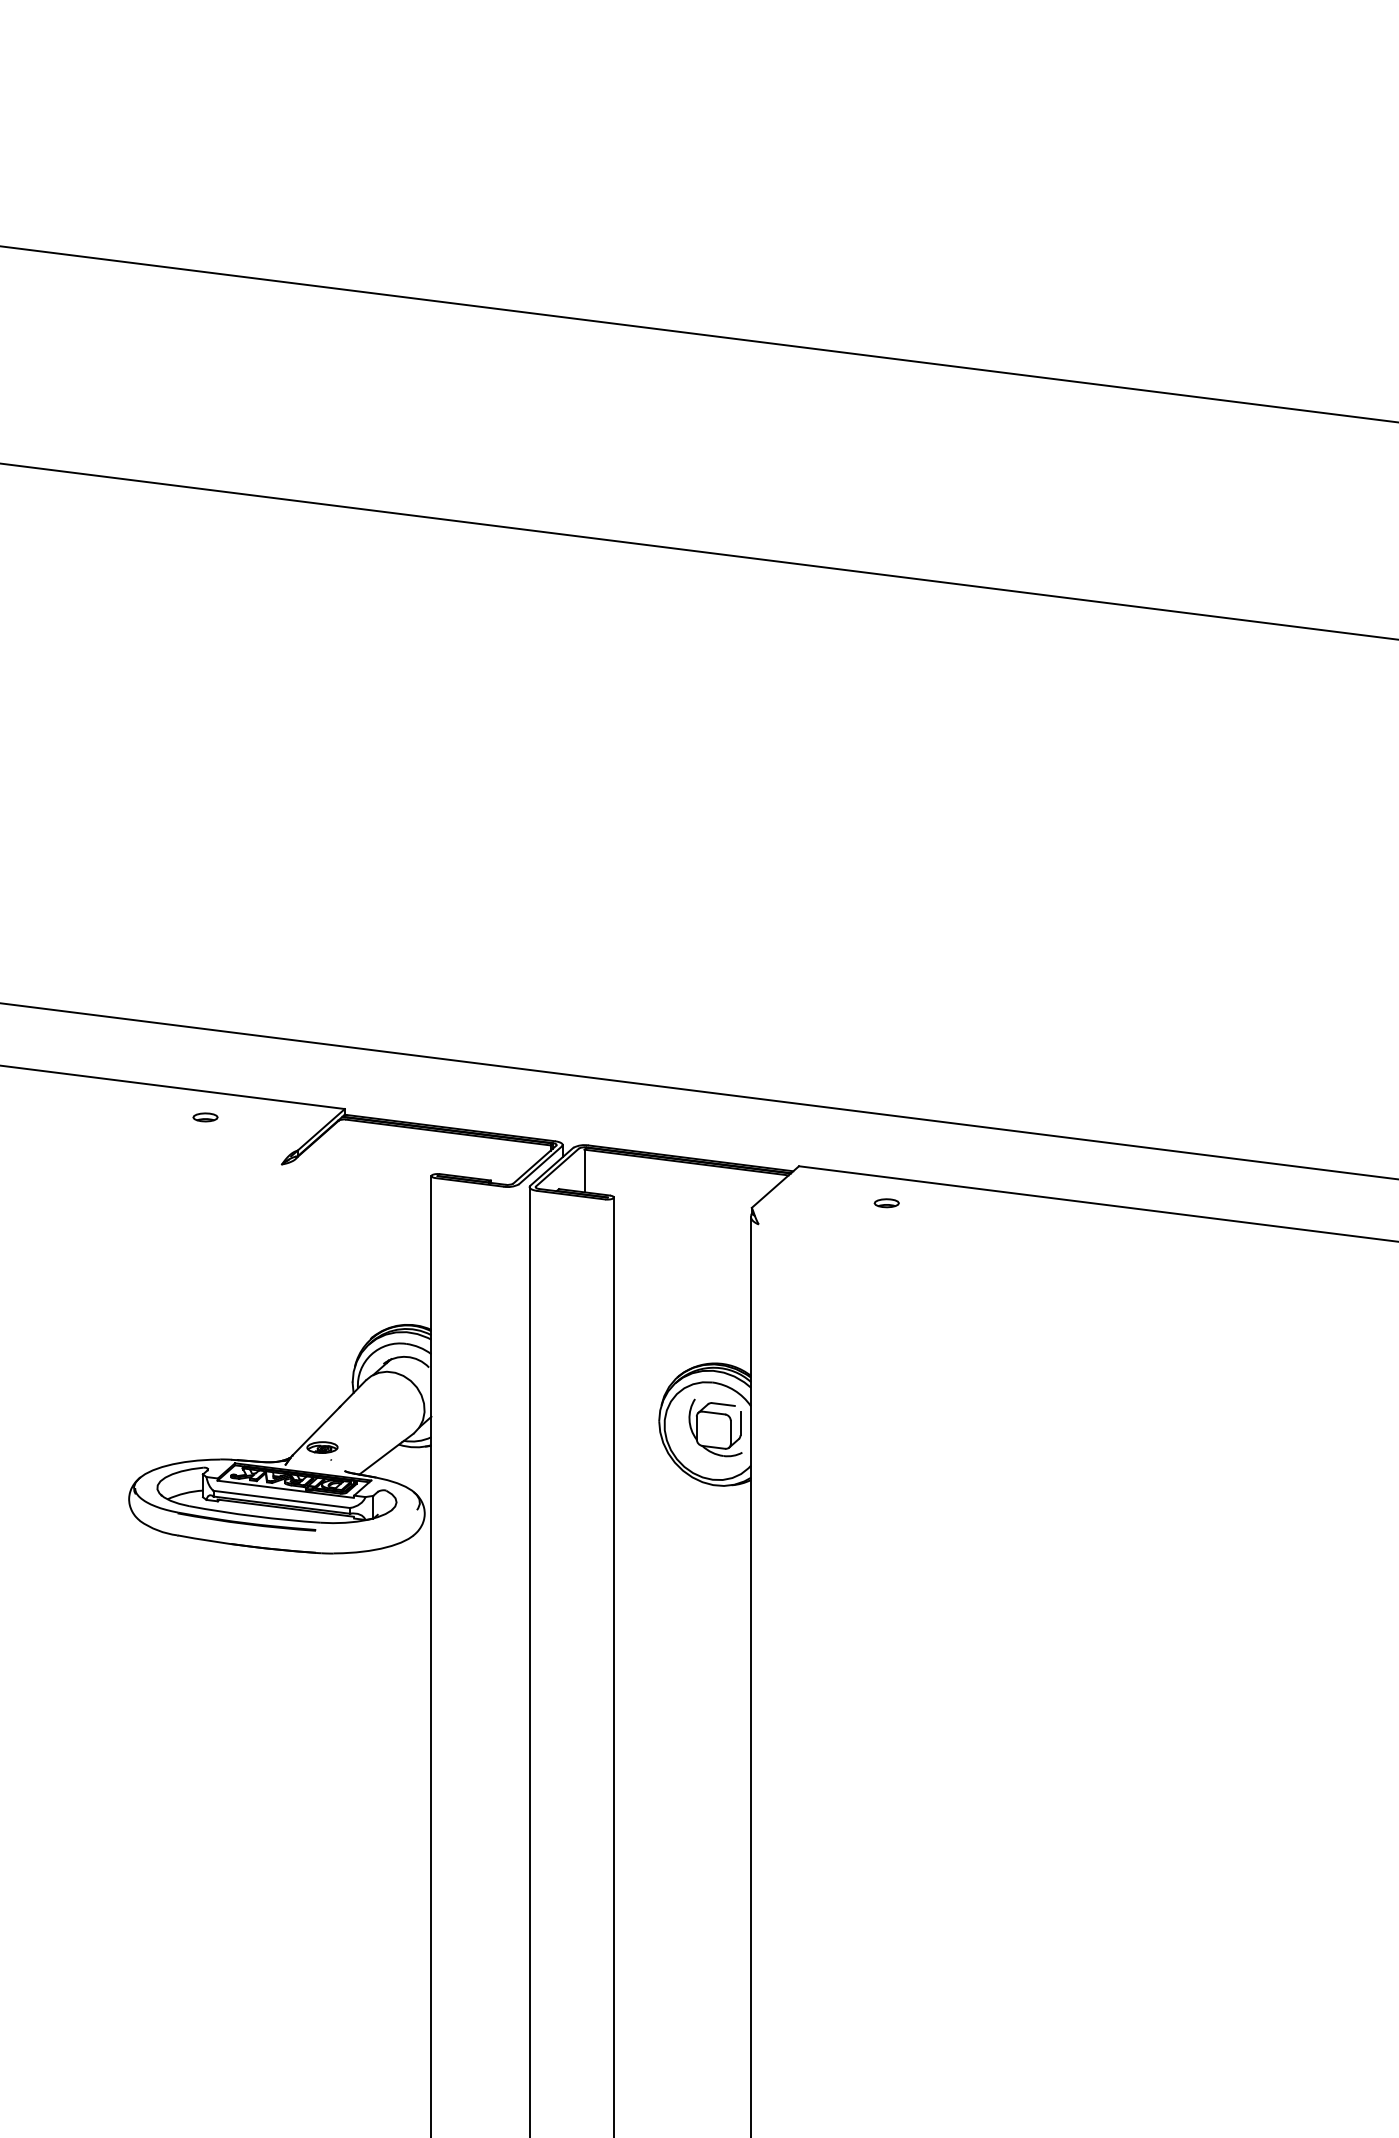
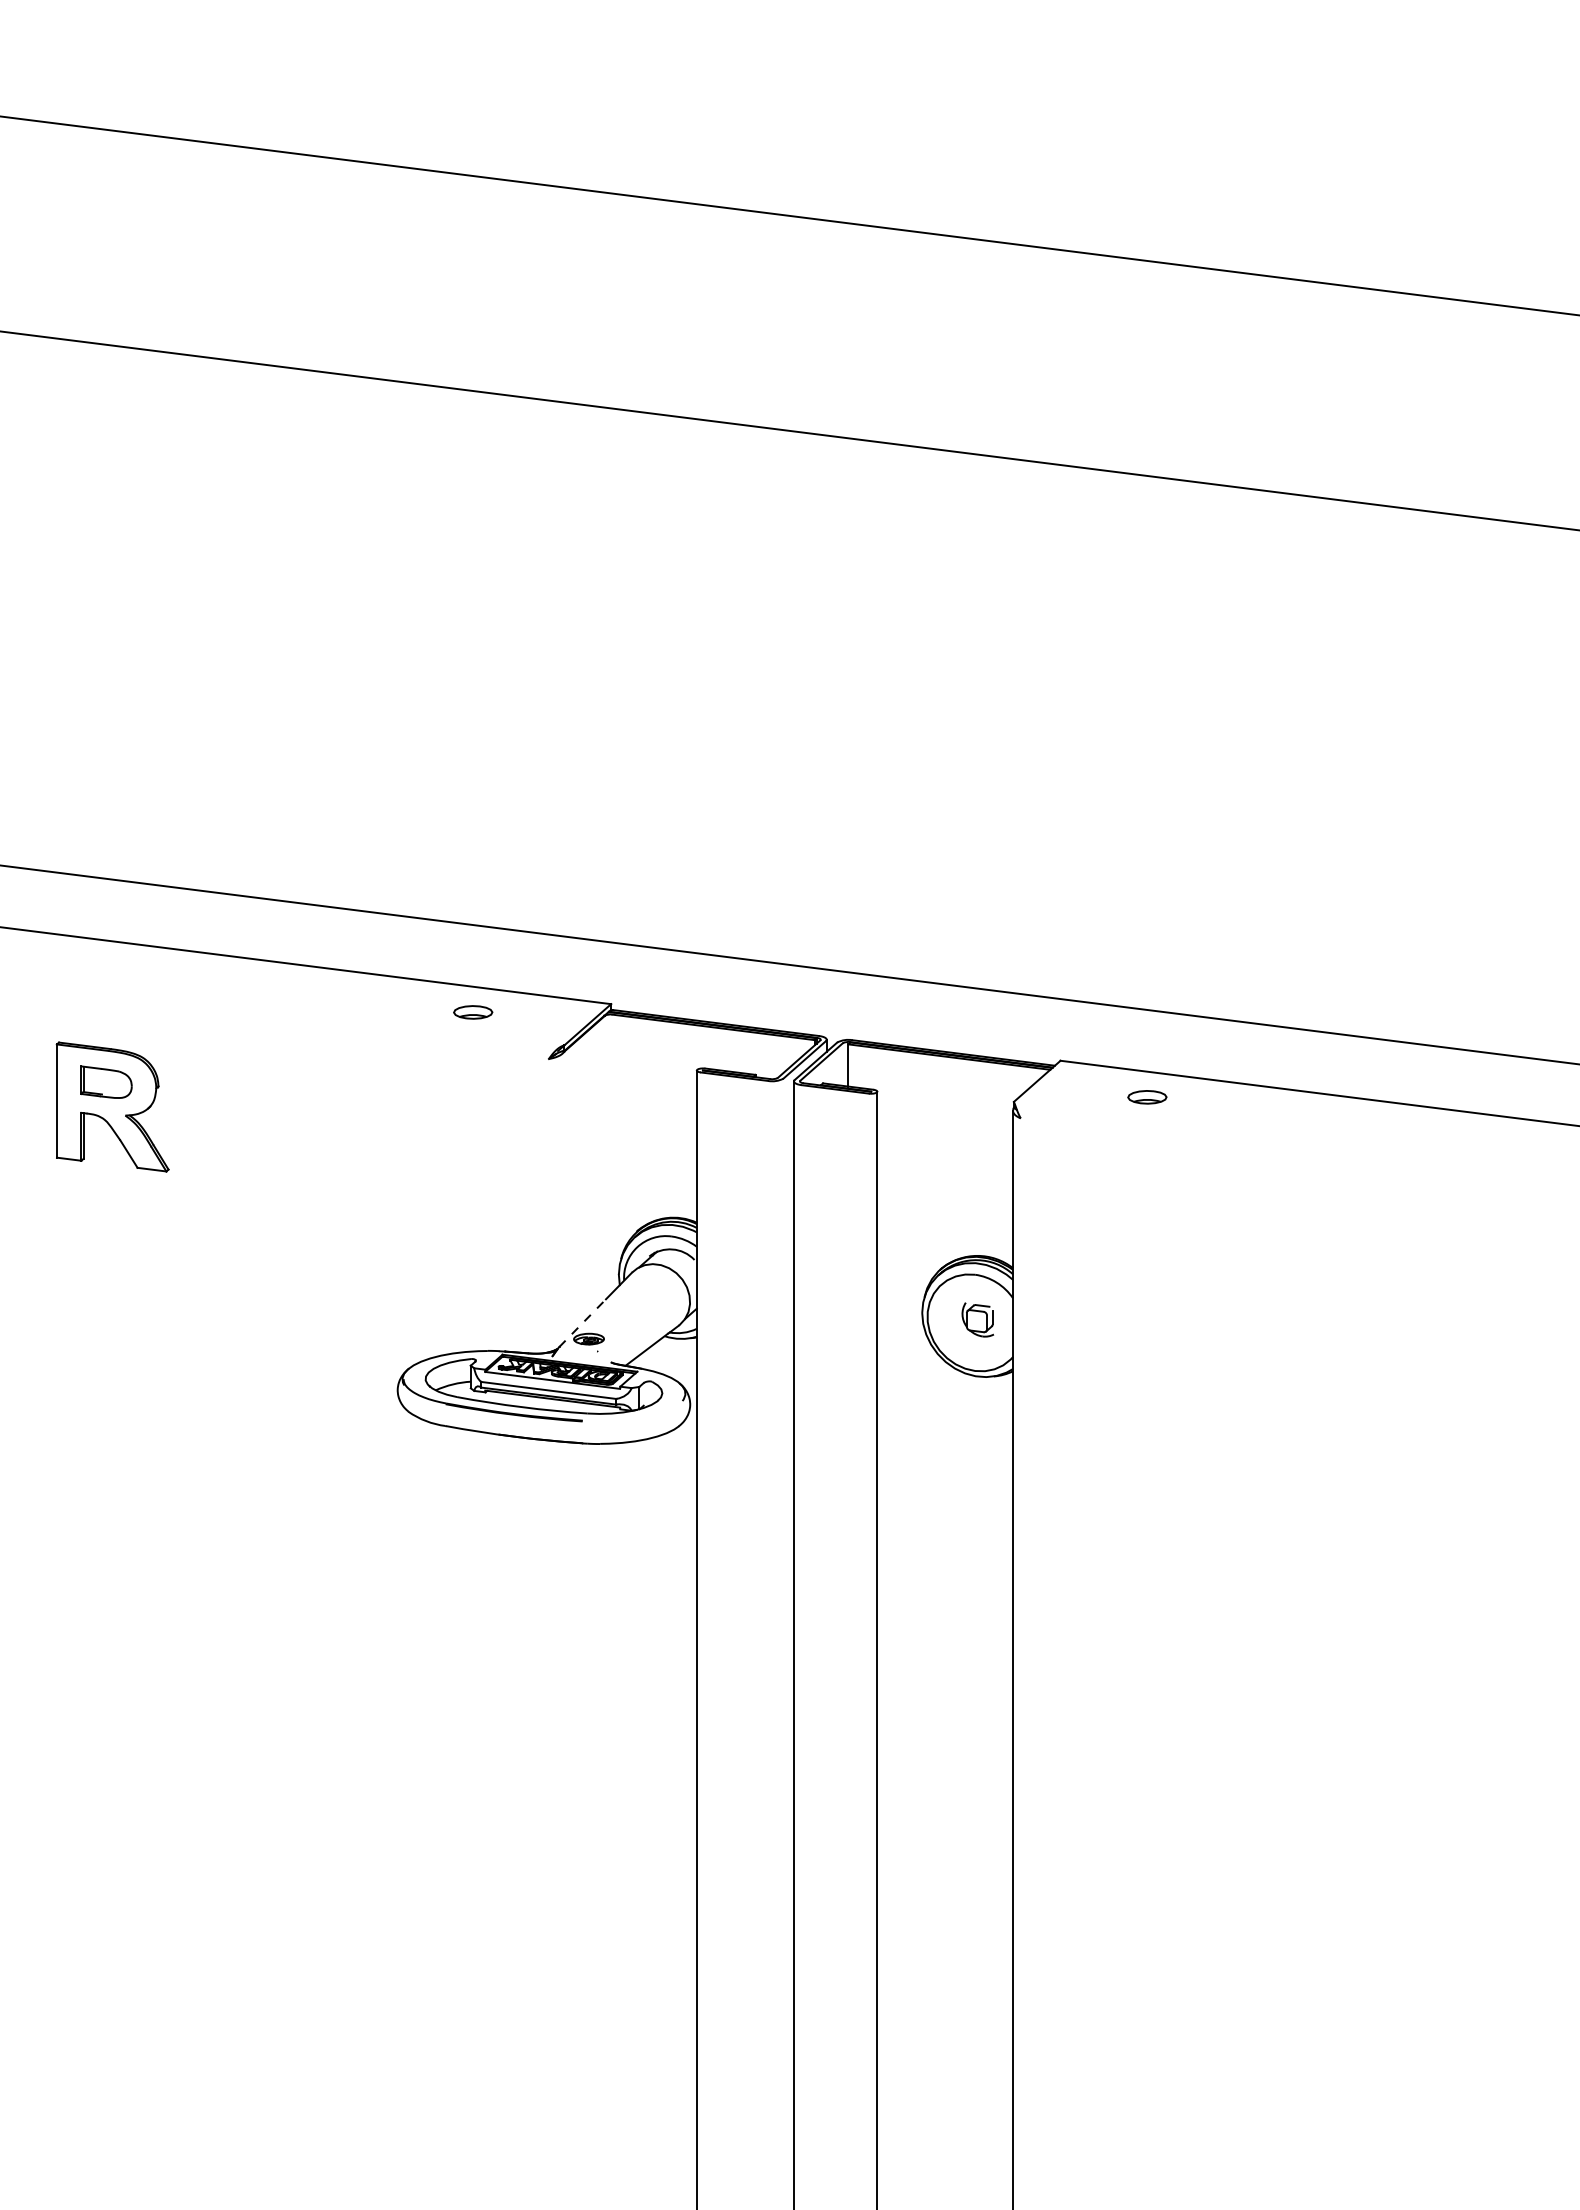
part: (205, 1117) -> (473, 1012), size x1.6
part: (886, 1203) -> (1147, 1097), size x1.6
part: (715, 1427) -> (977, 1319), size x0.6
line: (315, 1430) -> (582, 1322), solid -> dashed

